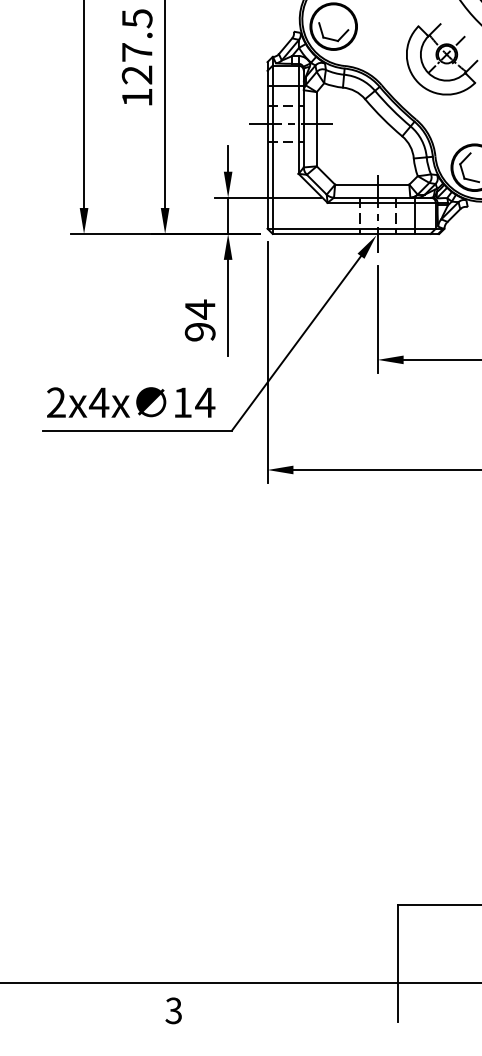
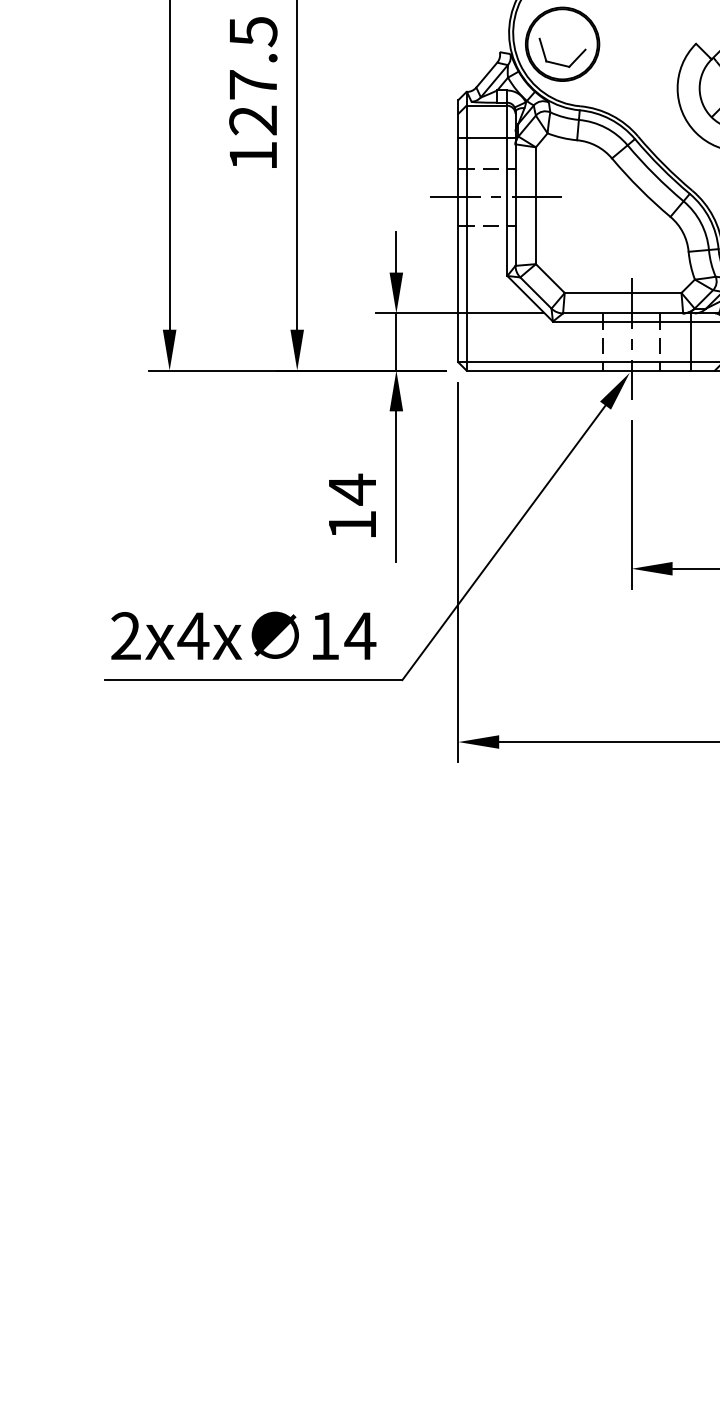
text: (199, 332) -> (351, 525), 94 -> 14

